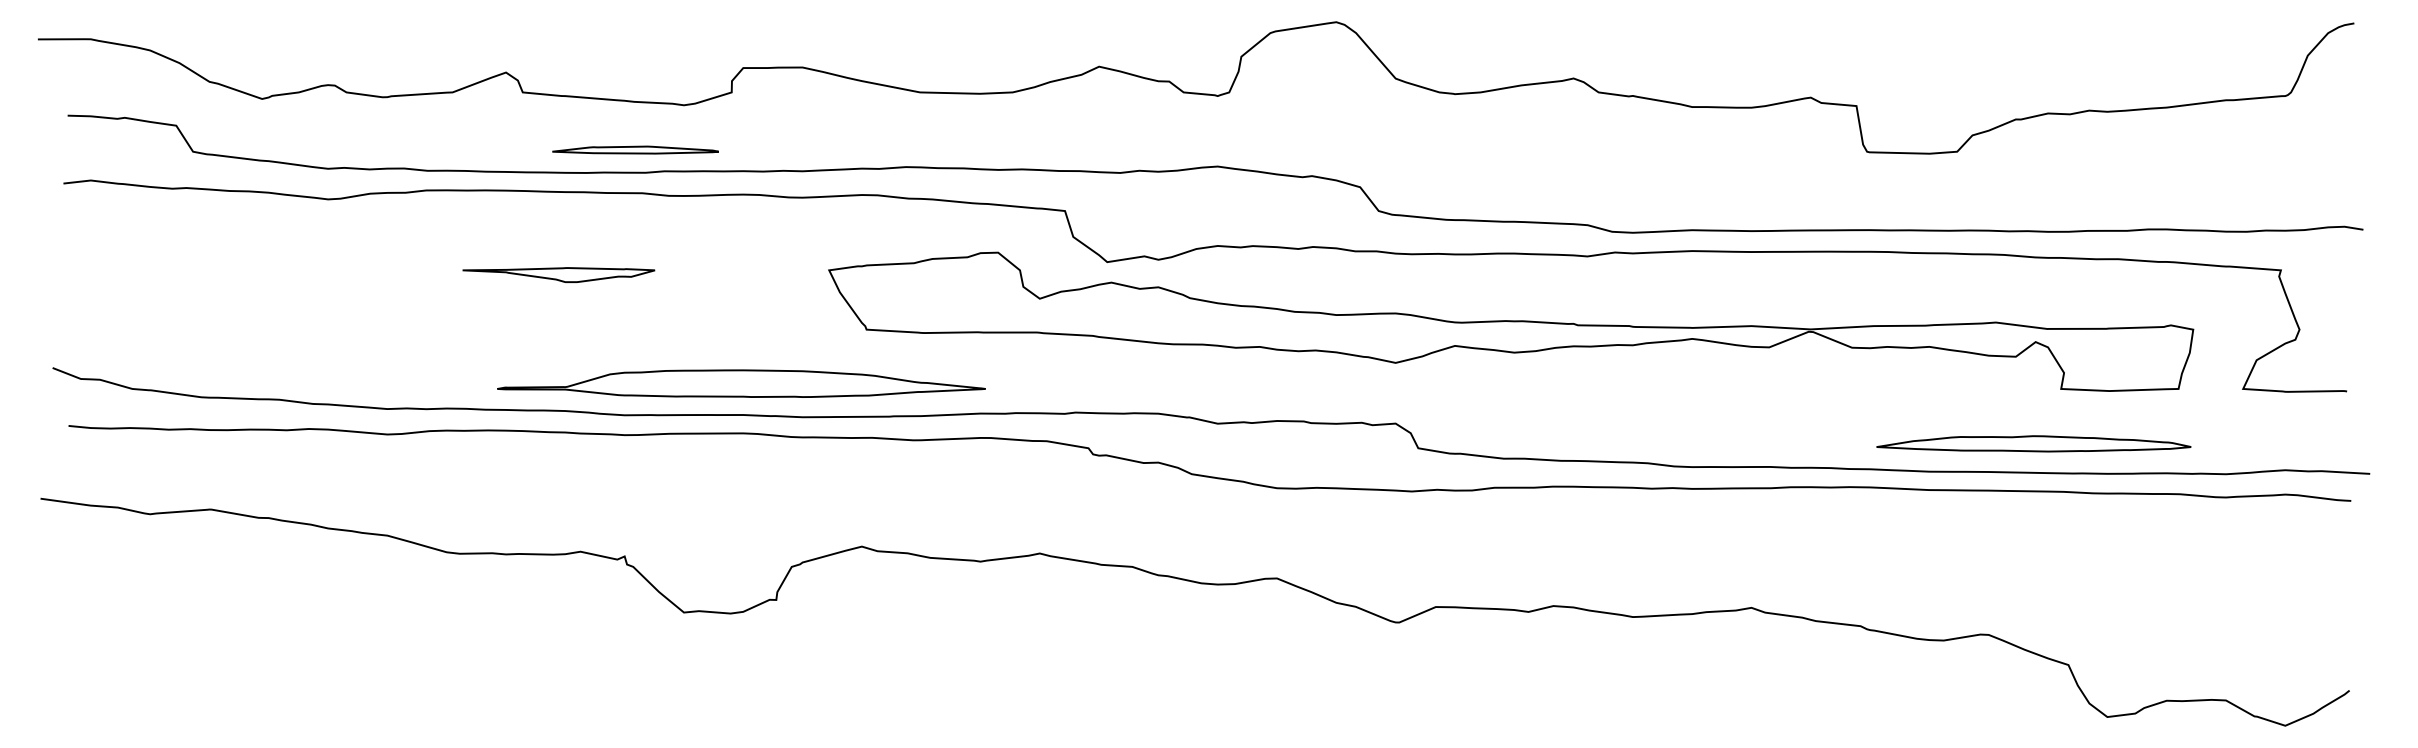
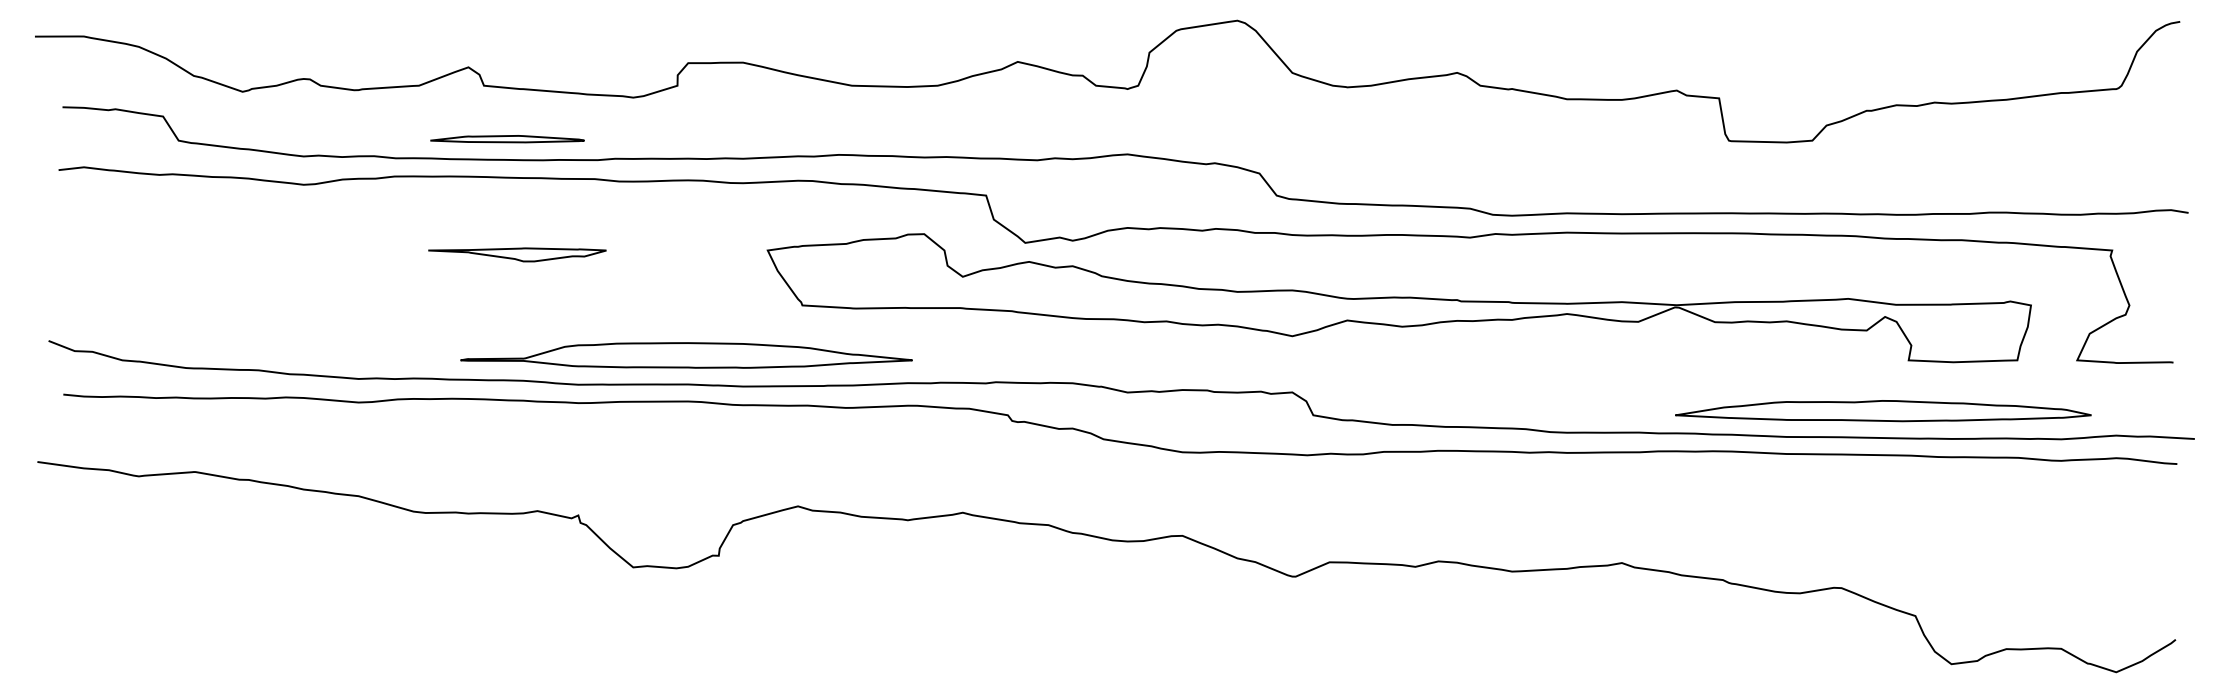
part: (635, 150) -> (507, 139), moved
part: (2033, 444) -> (1883, 411), size x1.43

